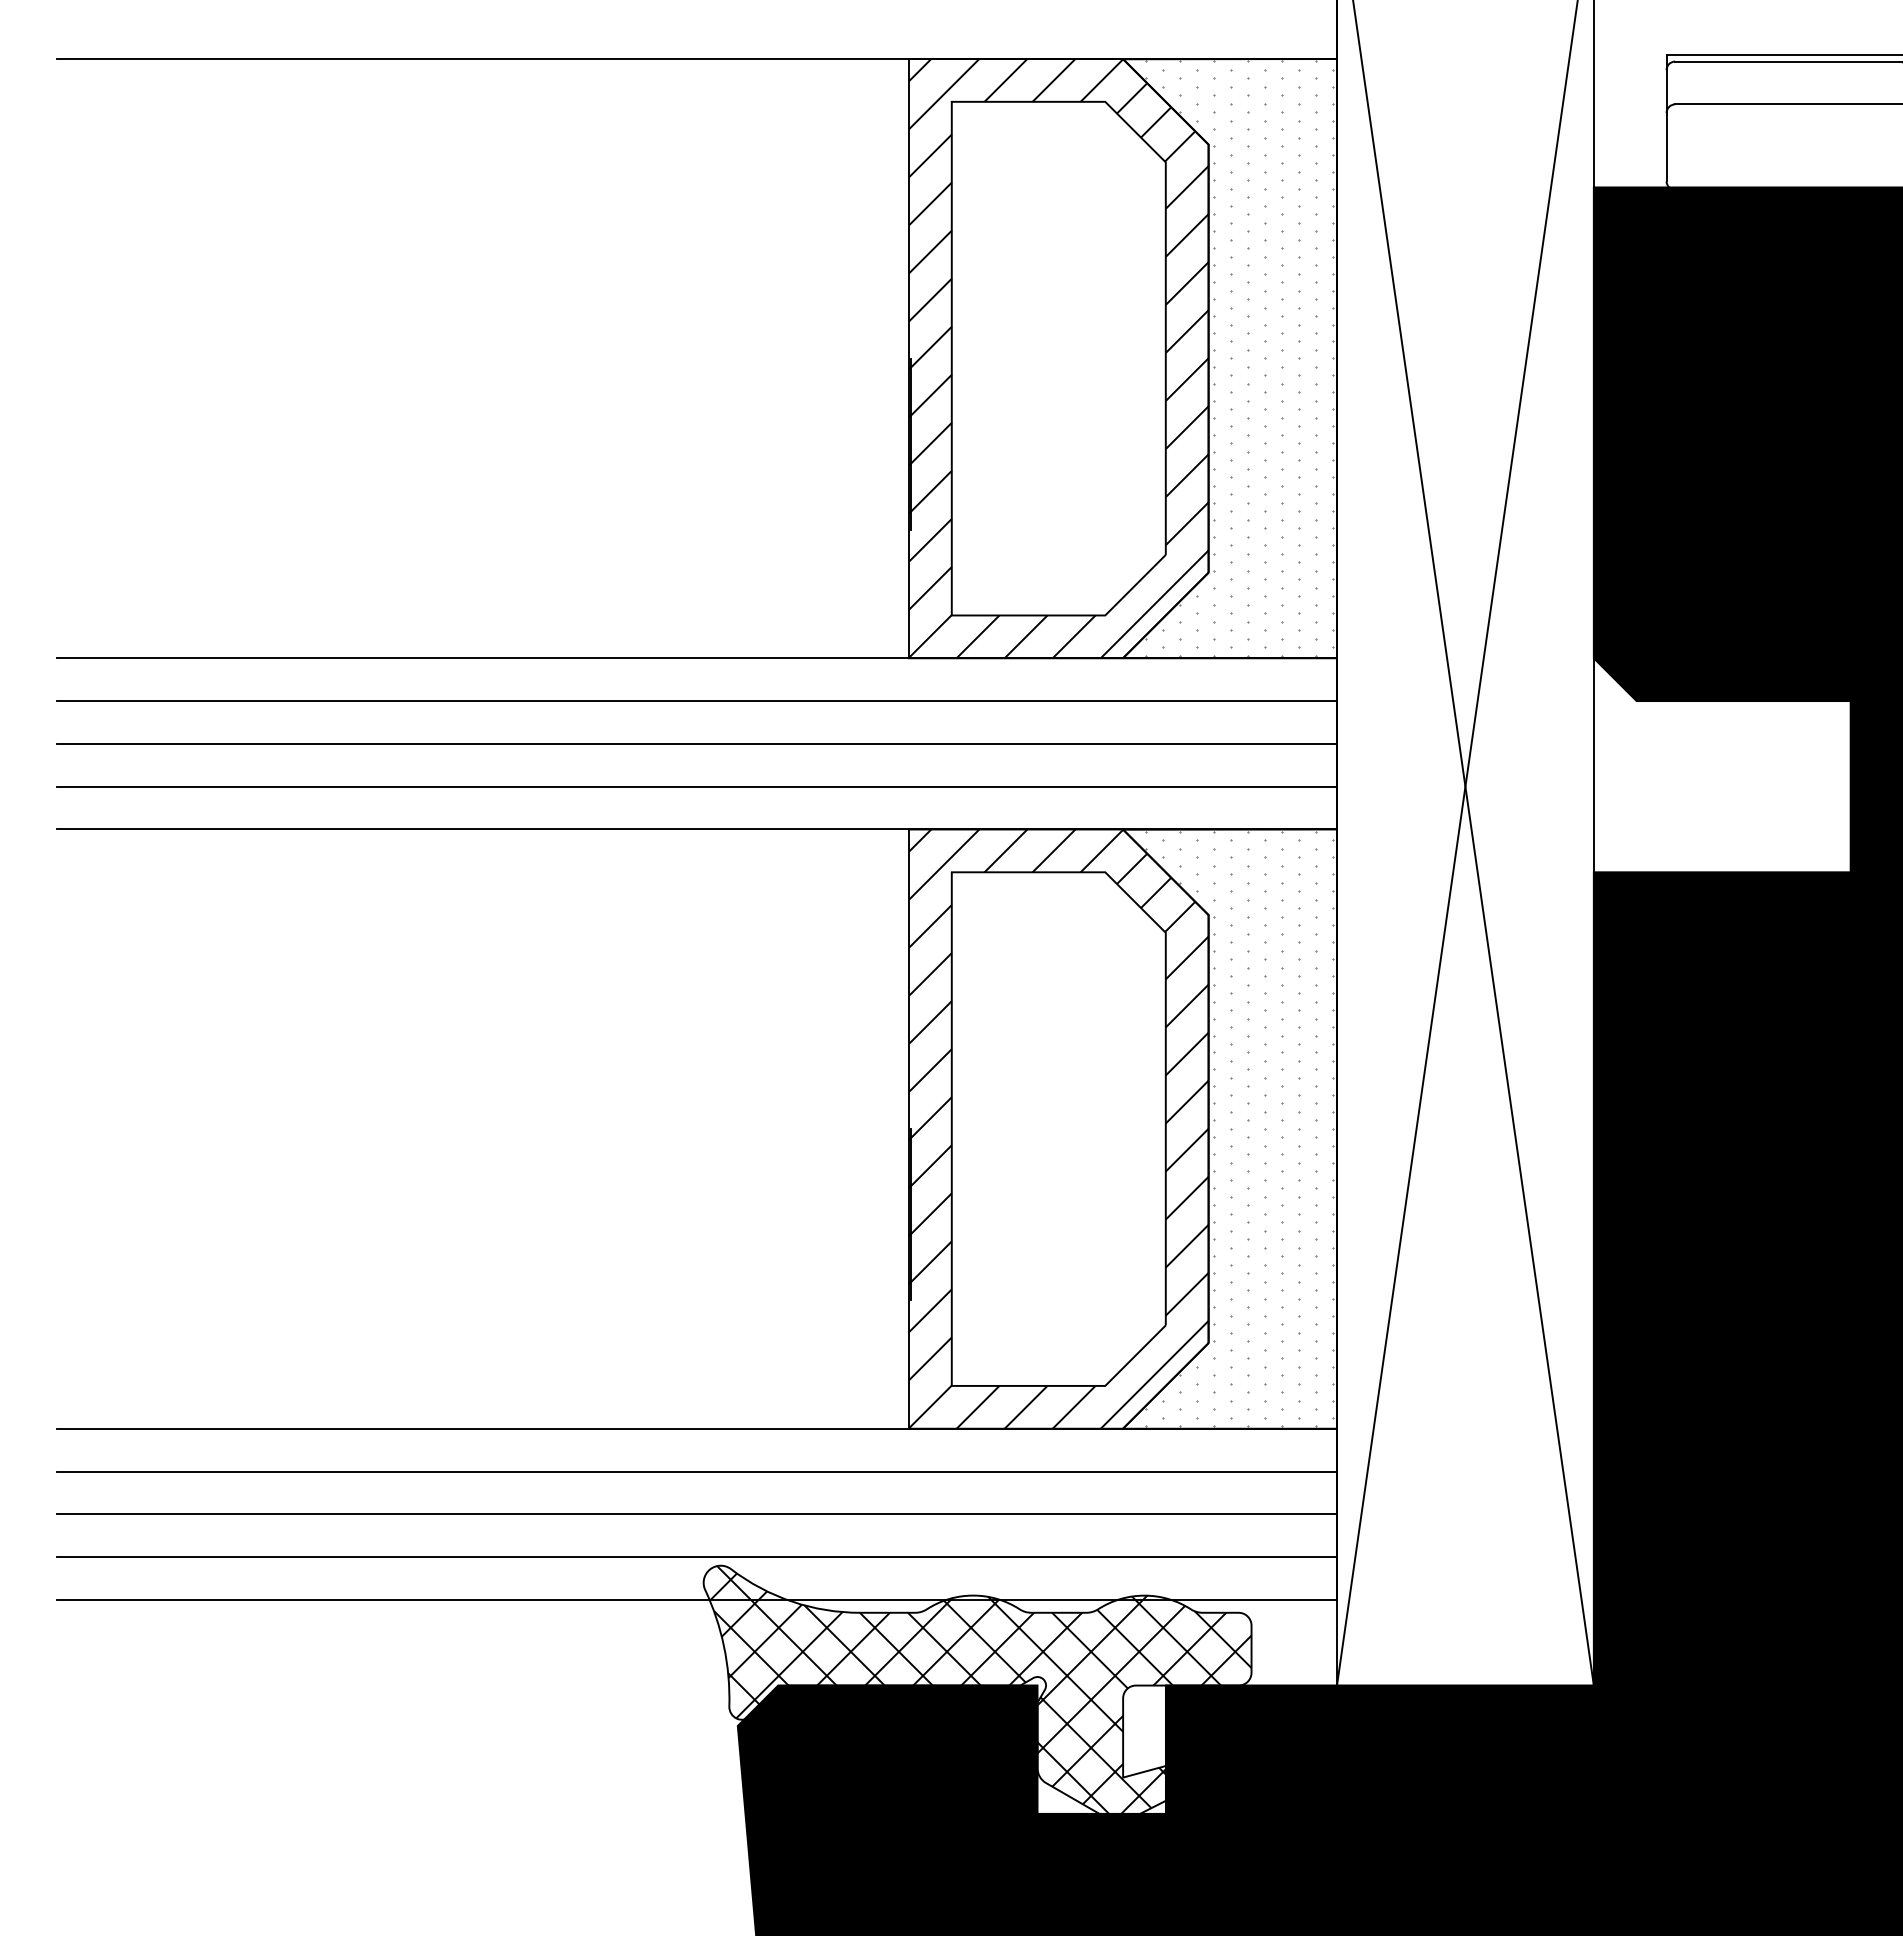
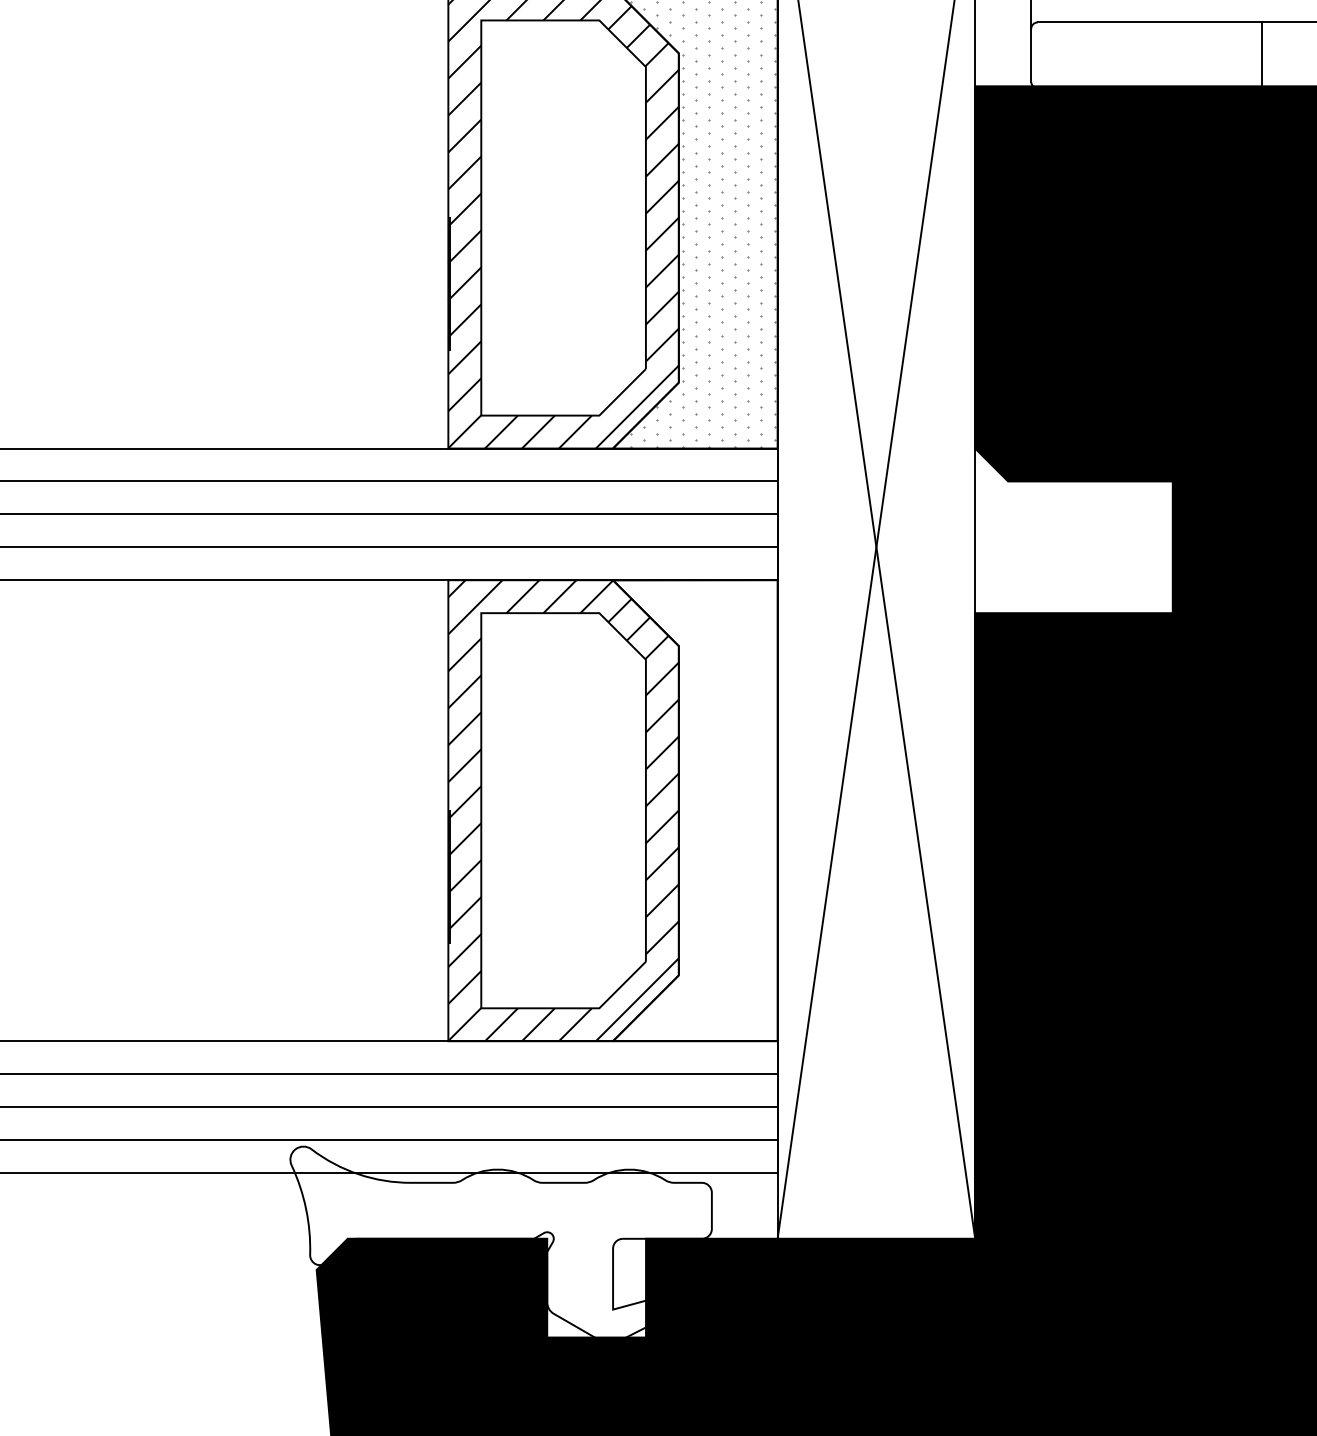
hatch: (1239, 1128) -> (702, 810), removed
hatch: (980, 1694) -> (503, 1245), removed

